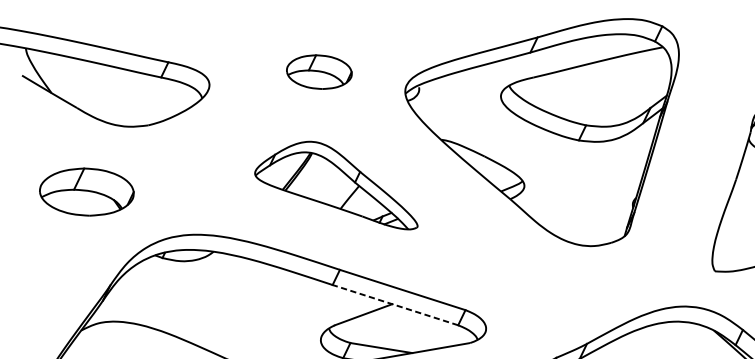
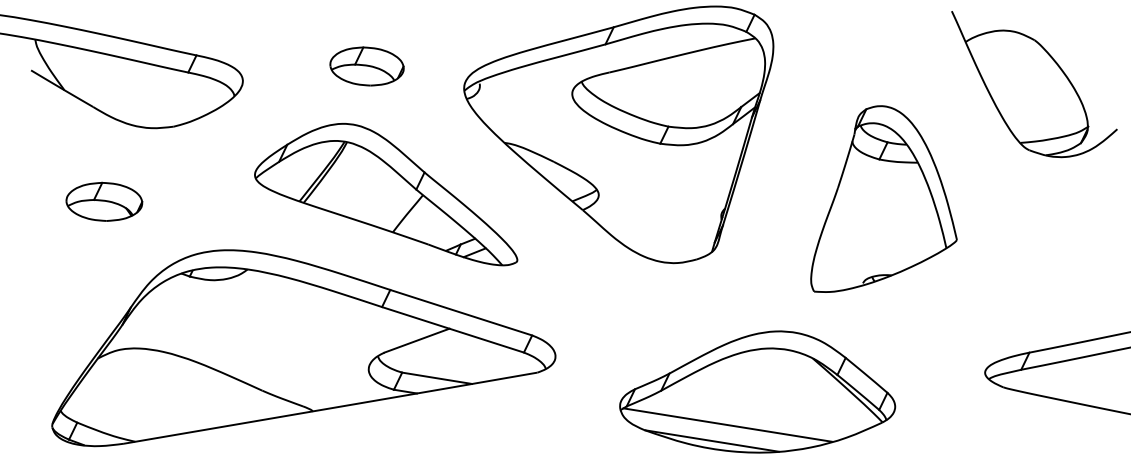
part: (336, 185) -> (386, 194), size x1.43
part: (87, 191) -> (104, 201), size x0.71
line: (394, 304) -> (451, 329), dashed -> solid

